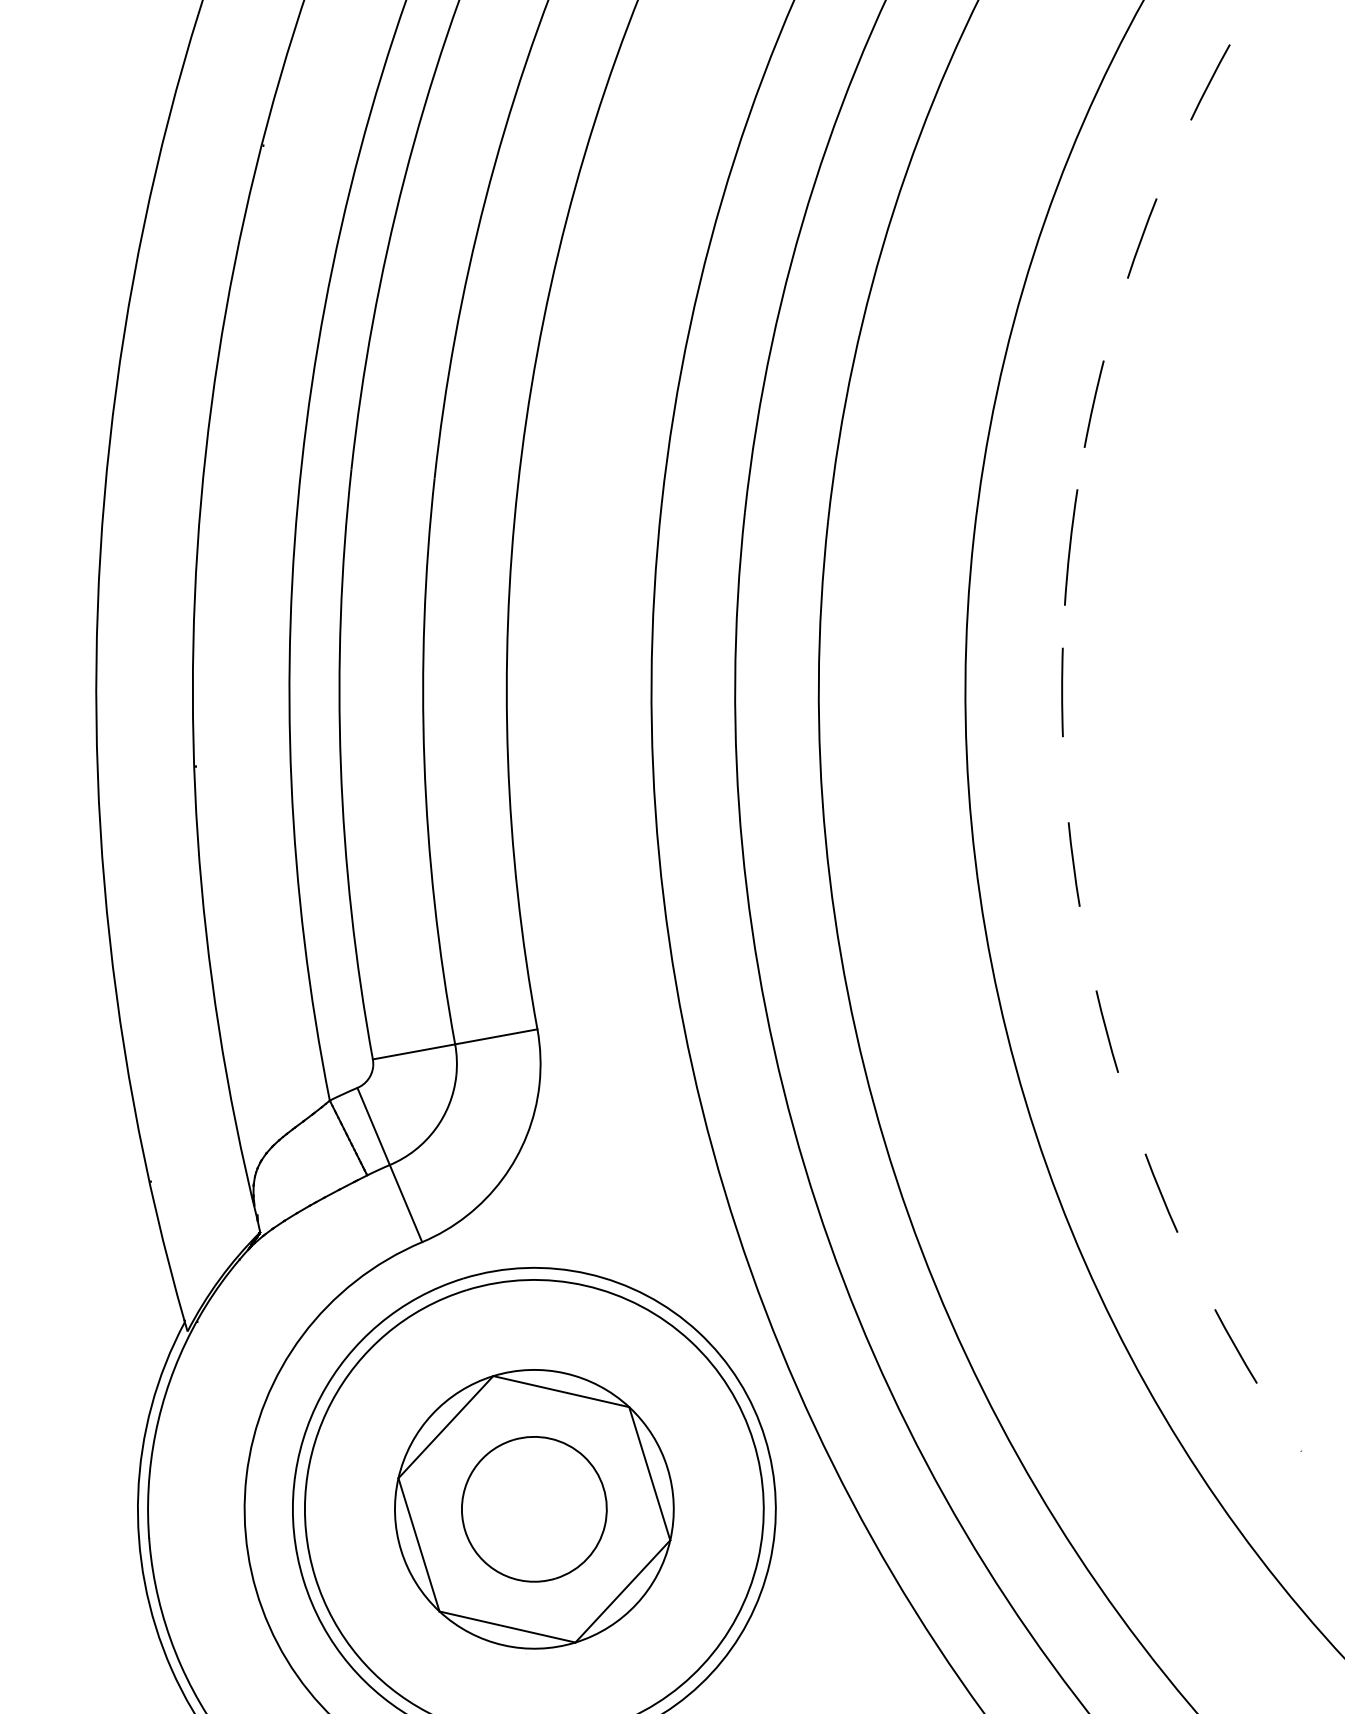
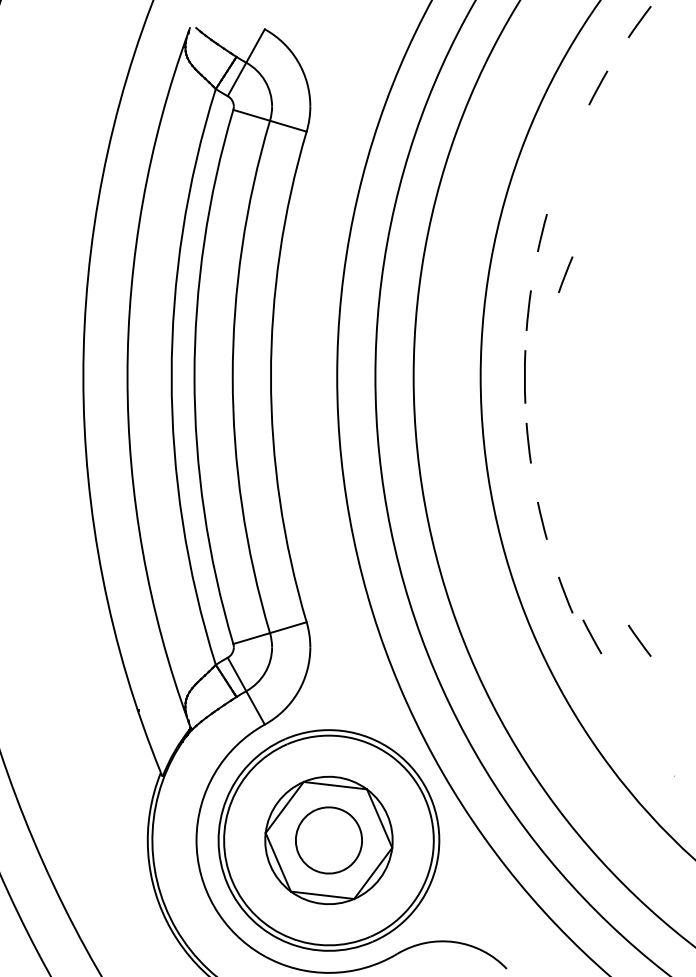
line: (1210, 81) -> (565, 274), moved
line: (1161, 1192) -> (592, 636), moved
line: (1235, 1345) -> (639, 640), moved

